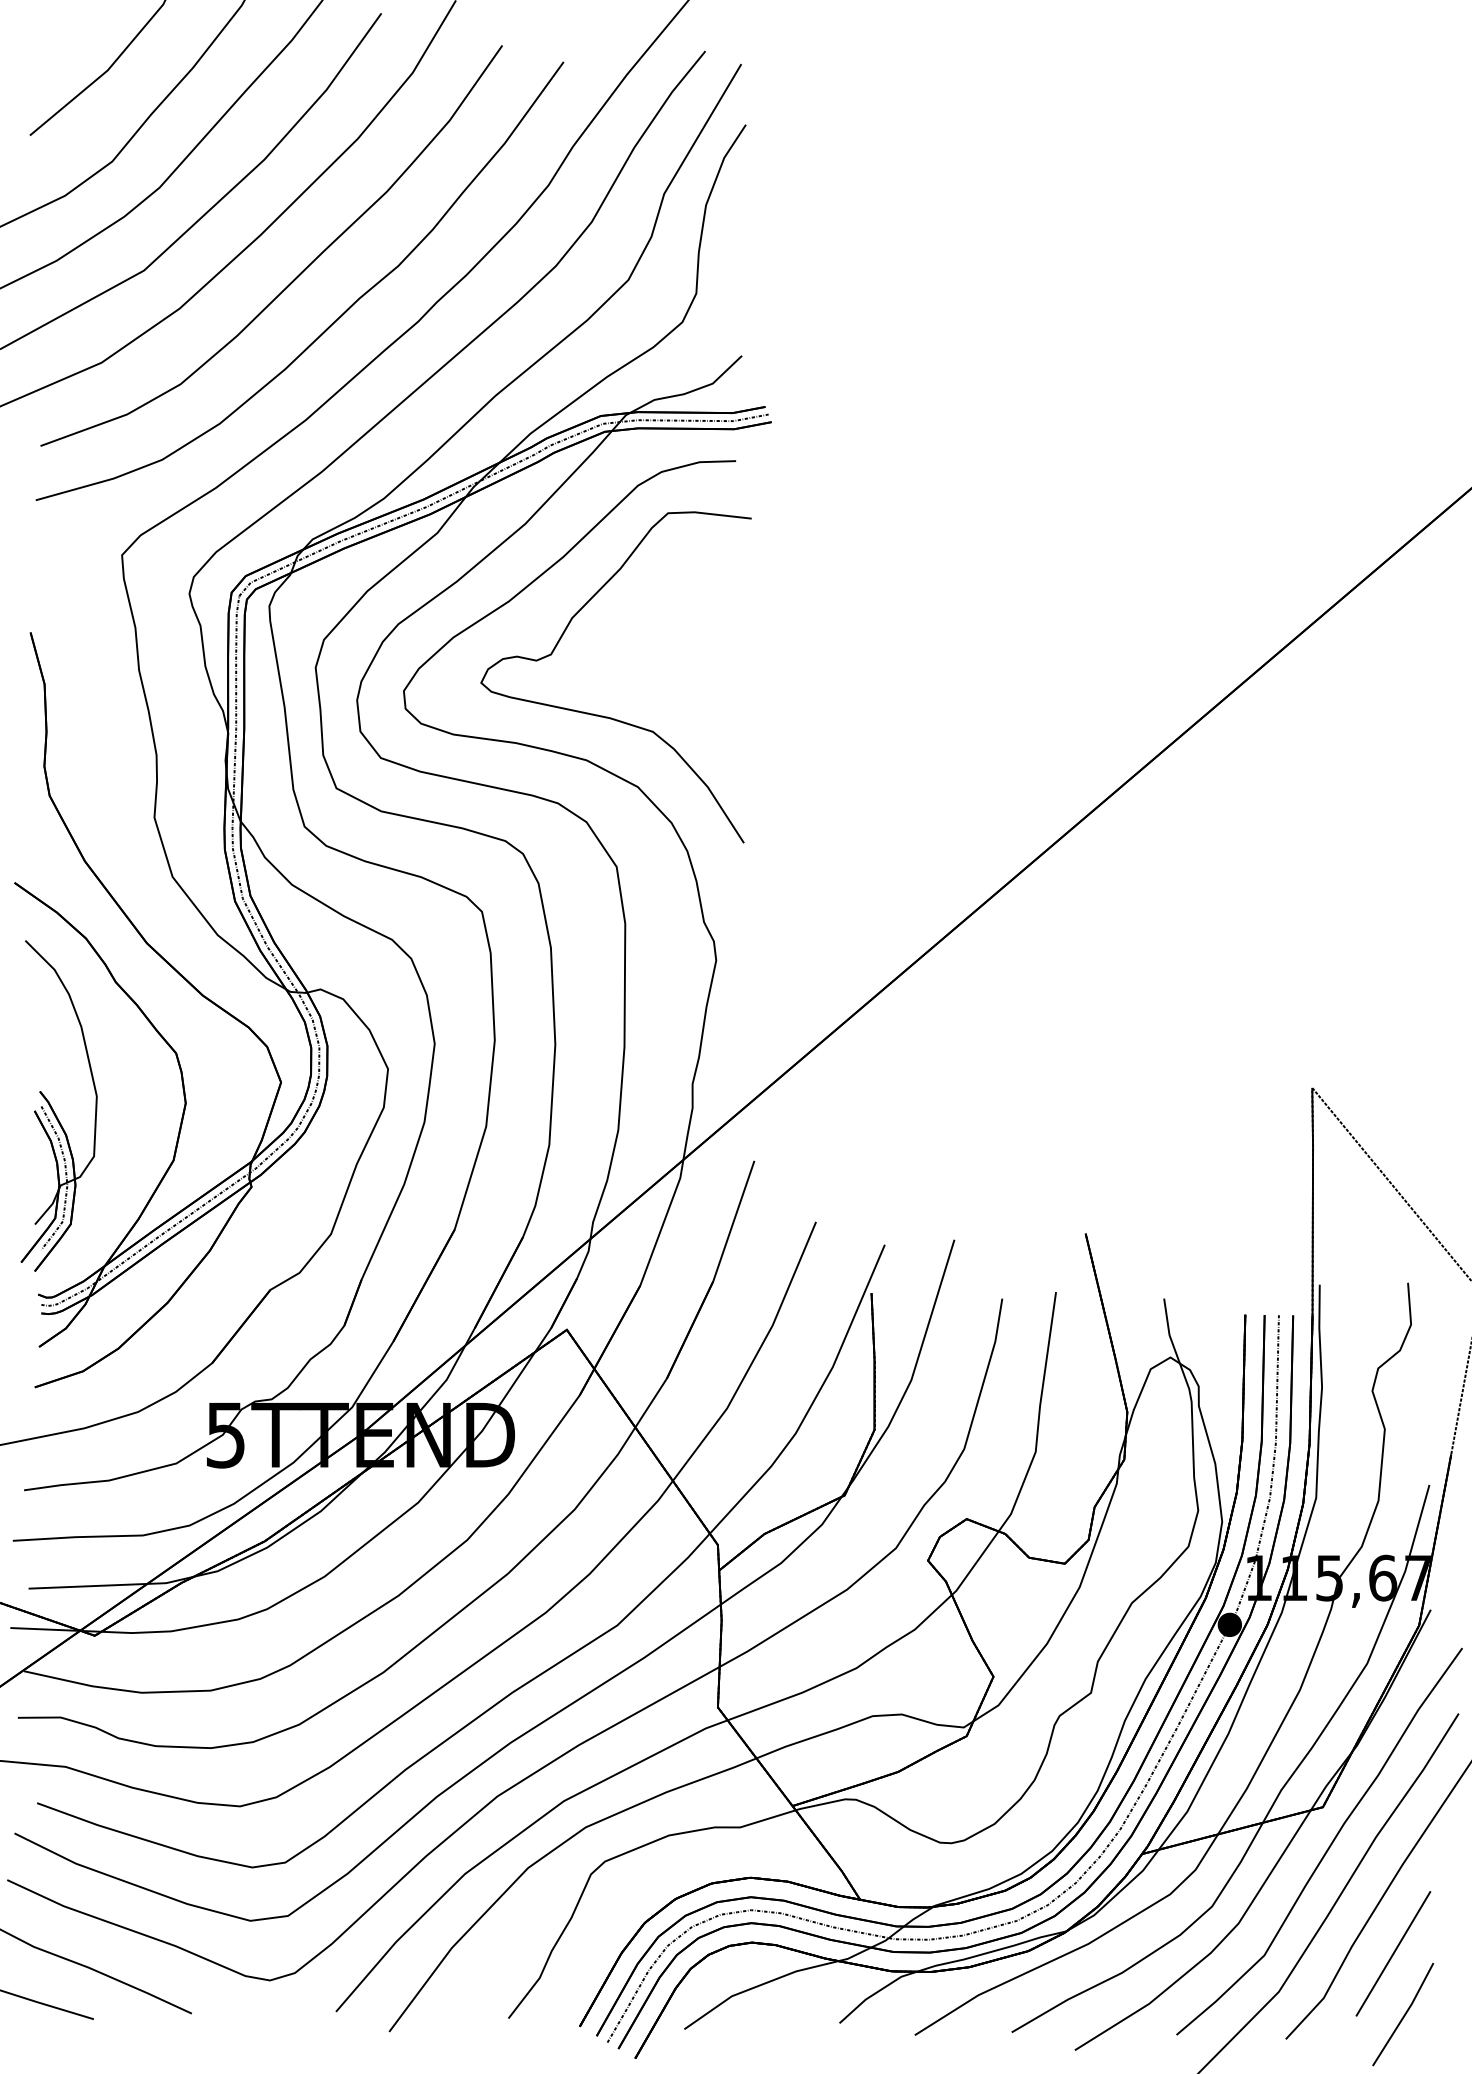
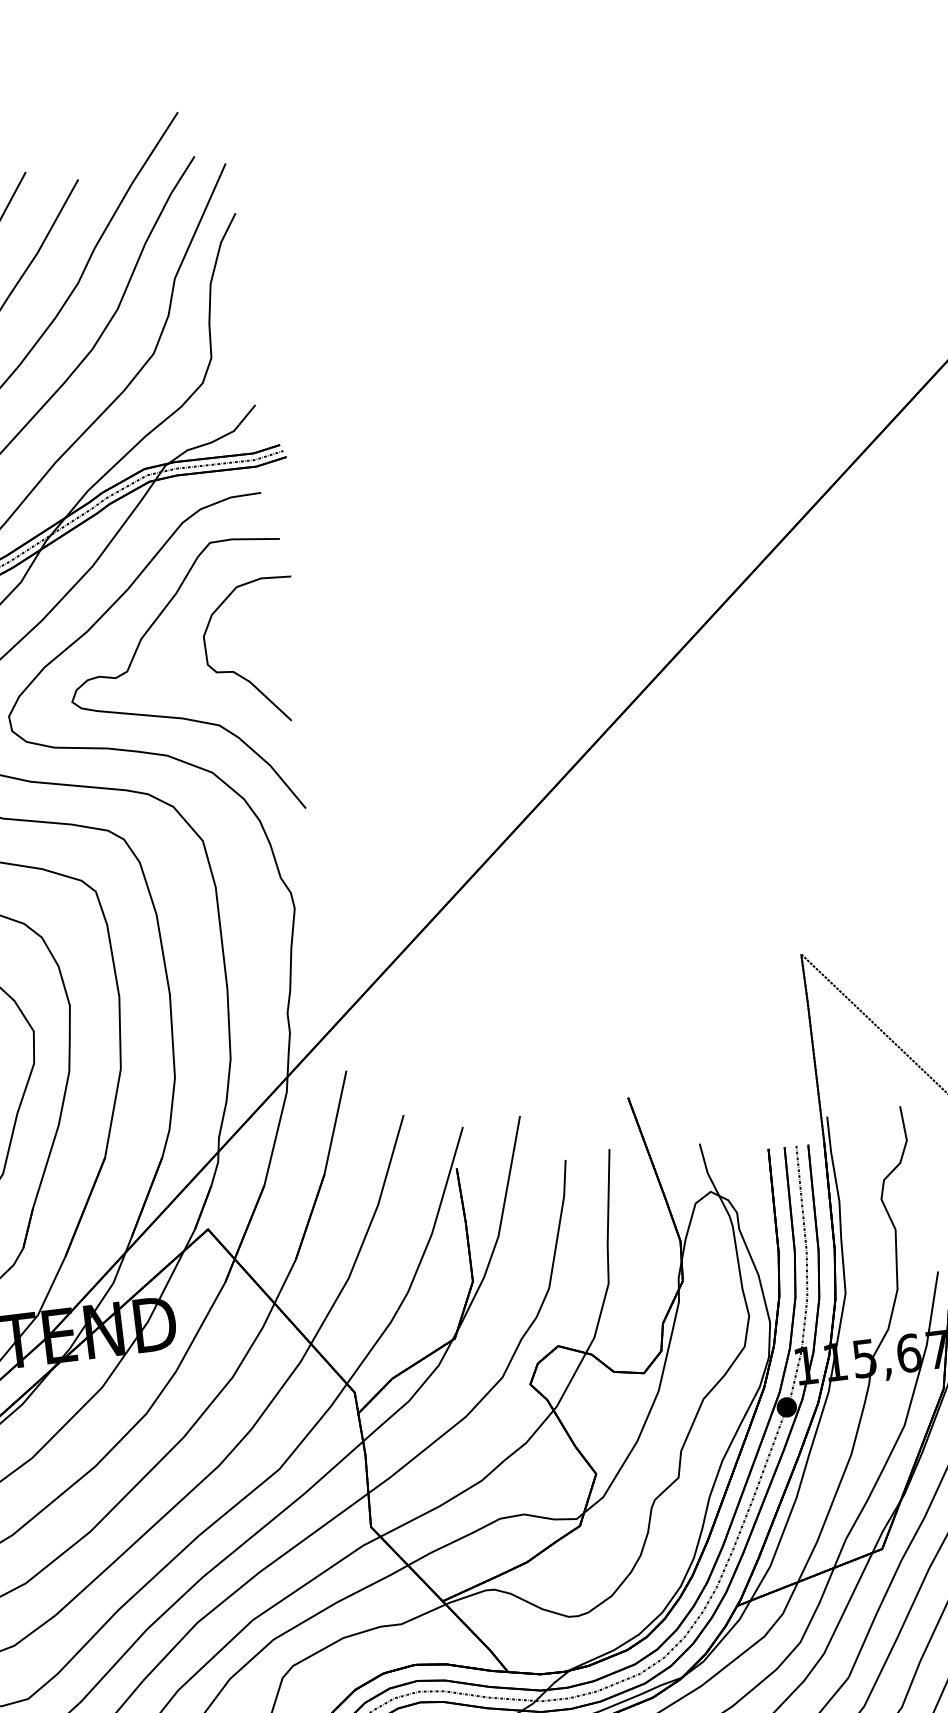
curve: (683, 673) -> (238, 674), added

